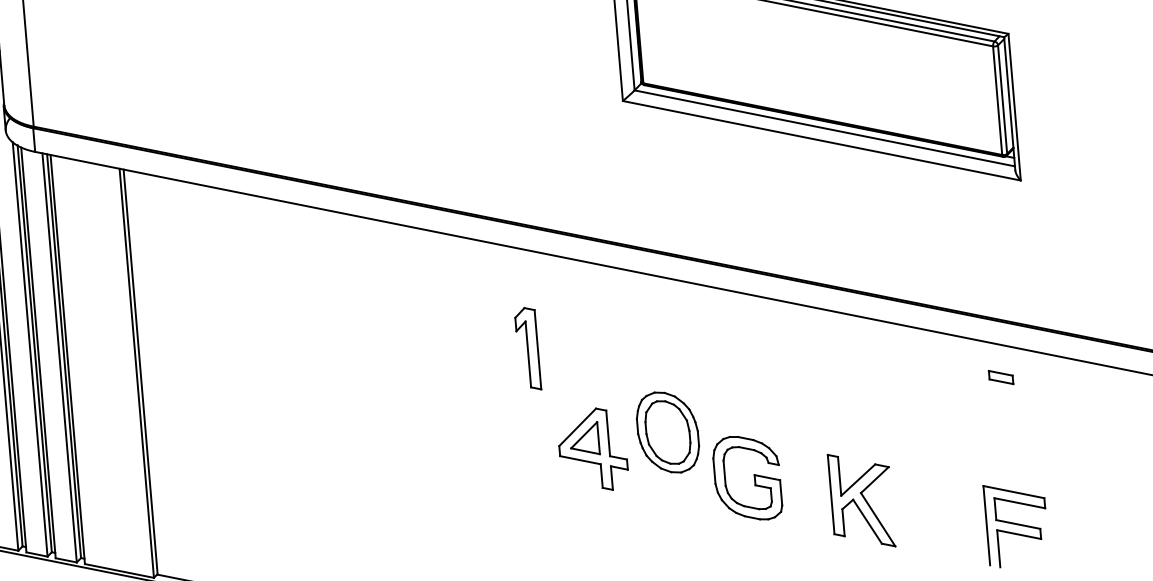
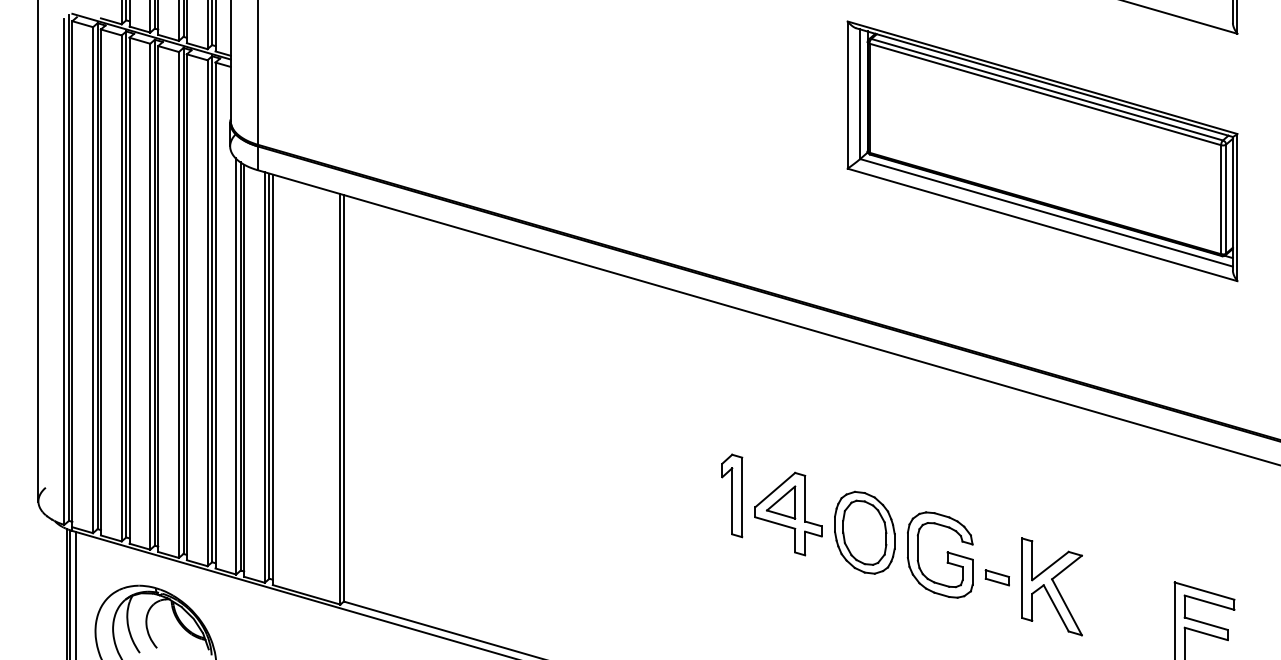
part: (528, 348) -> (732, 495), moved
part: (1000, 377) -> (996, 577), moved
part: (667, 432) -> (864, 532), moved

